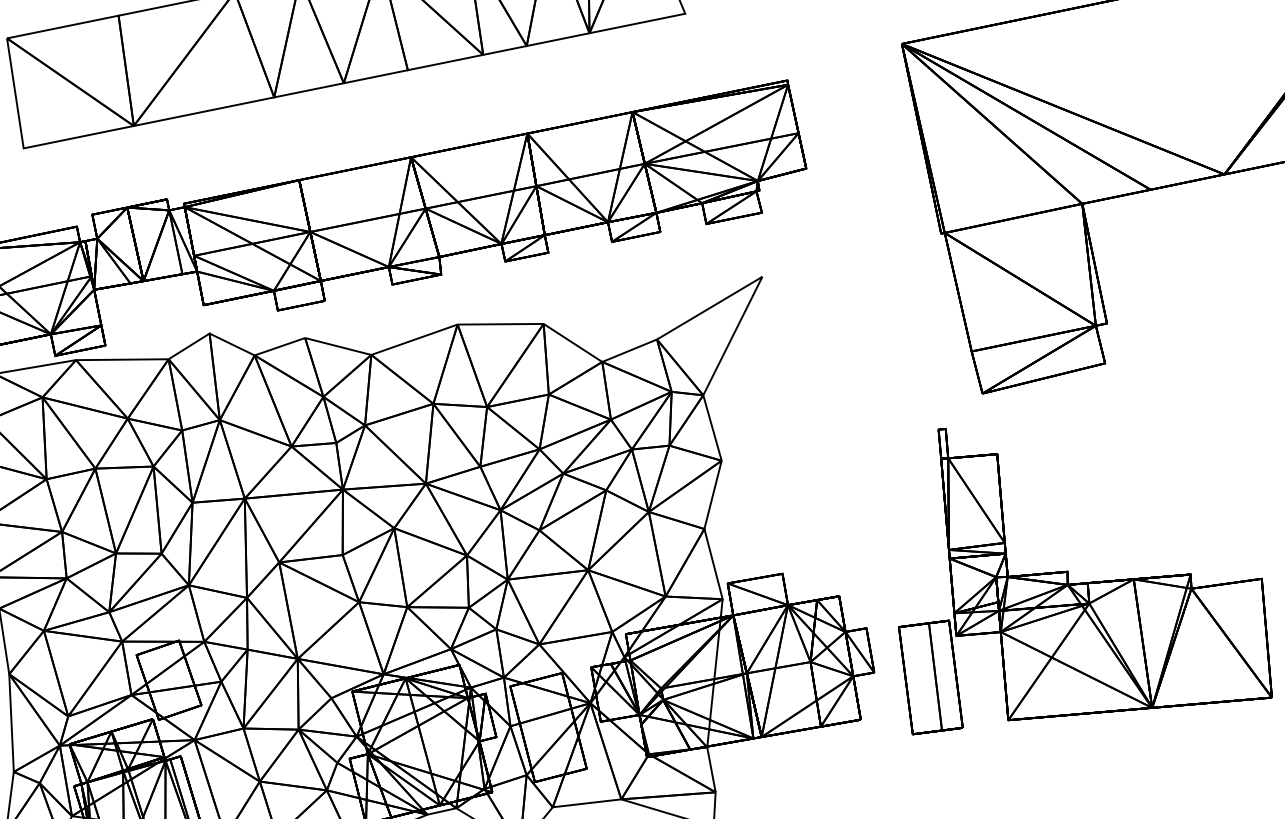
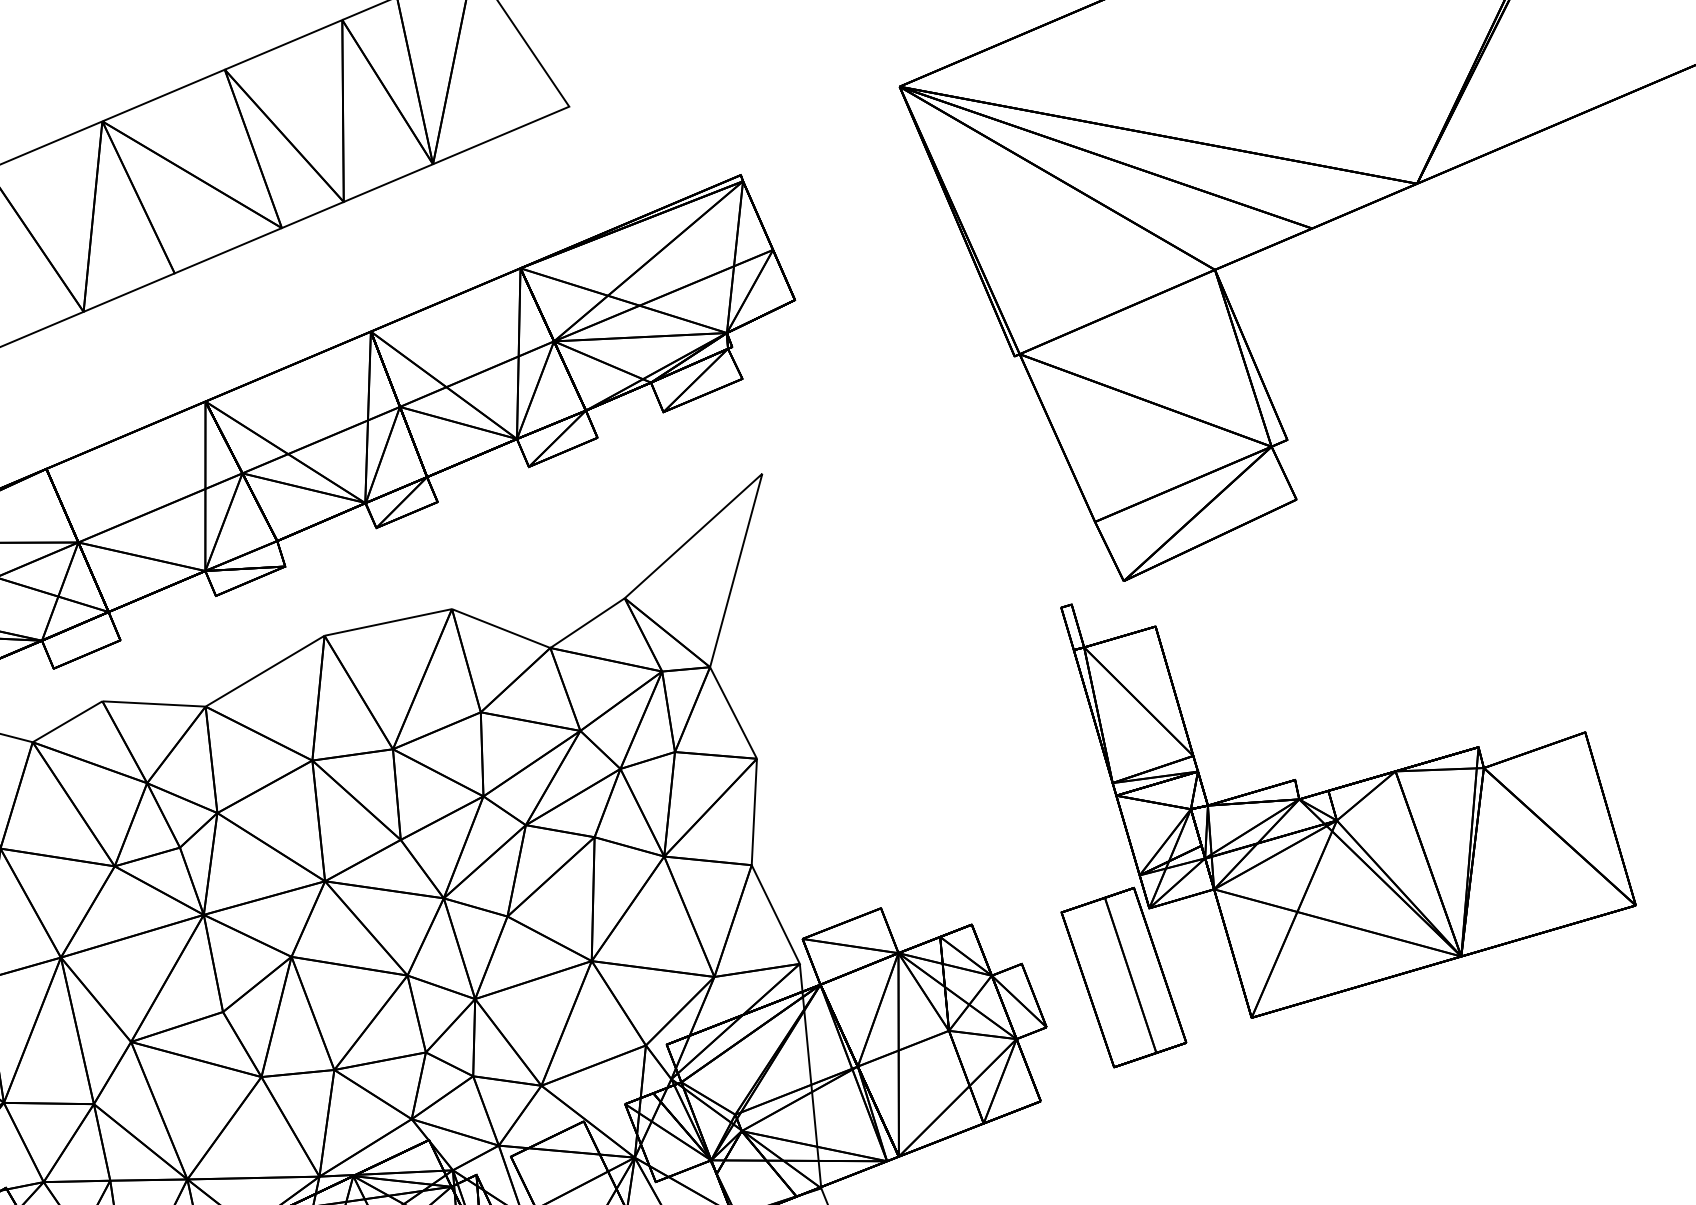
part: (1085, 581) -> (1324, 789), moved

